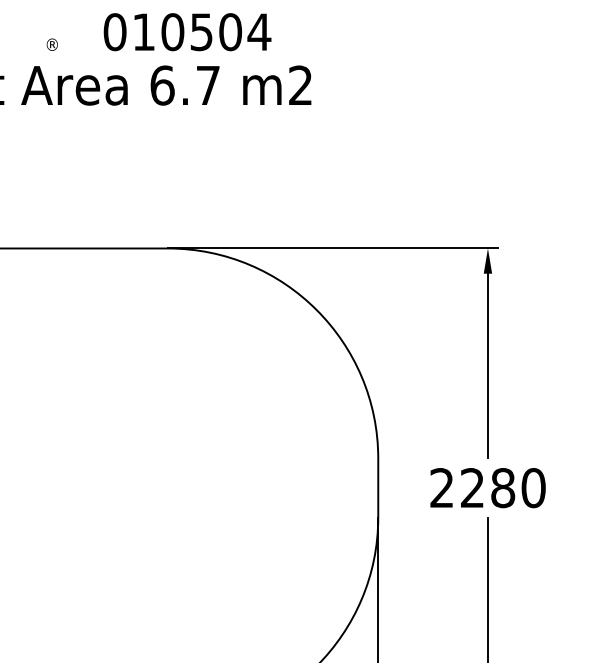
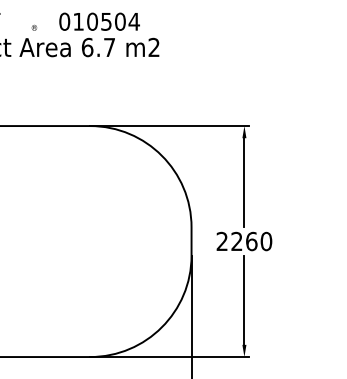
text: (502, 488) -> (251, 241), 2280 -> 2260

